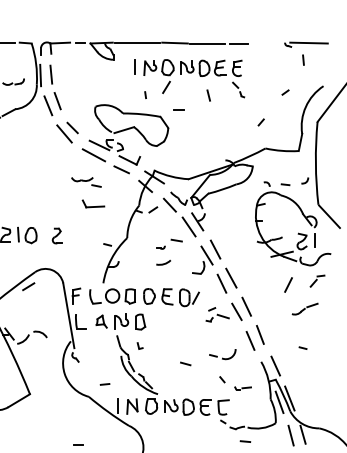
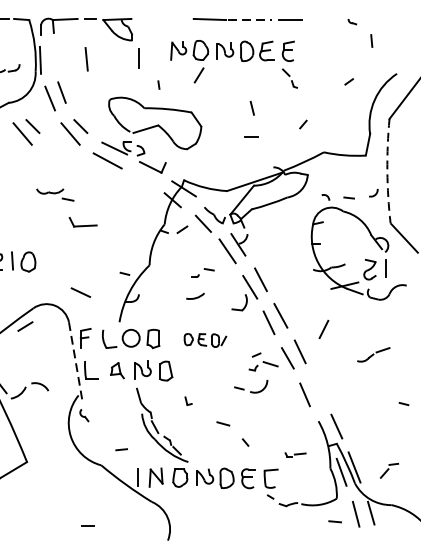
line: (137, 42) -> (162, 18), removed
line: (308, 42) -> (378, 18), removed
line: (207, 43) -> (250, 20), solid -> dashed
line: (134, 66) -> (138, 57), moved
line: (51, 74) -> (86, 59), moved
line: (145, 95) -> (158, 85), moved
line: (208, 95) -> (252, 108), moved
line: (178, 109) -> (250, 135), moved
line: (260, 122) -> (302, 124), moved
part: (29, 132) -> (26, 132), added
arc: (315, 163) -> (386, 171), solid -> dashed
line: (121, 169) -> (80, 292), moved
part: (86, 182) -> (55, 195), moved
part: (93, 203) -> (83, 221), moved
part: (56, 235) -> (60, 262), removed
part: (169, 243) -> (202, 272), size x0.7
part: (317, 280) -> (389, 469), moved
line: (288, 284) -> (323, 328), moved
part: (171, 297) -> (205, 340), size x0.6
line: (68, 315) -> (75, 362), solid -> dashed
line: (260, 334) -> (317, 386), removed
part: (139, 345) -> (187, 400), moved
line: (302, 347) -> (403, 403), moved
part: (222, 354) -> (250, 386), moved
line: (222, 379) -> (245, 442), moved
line: (245, 441) -> (335, 521), moved

